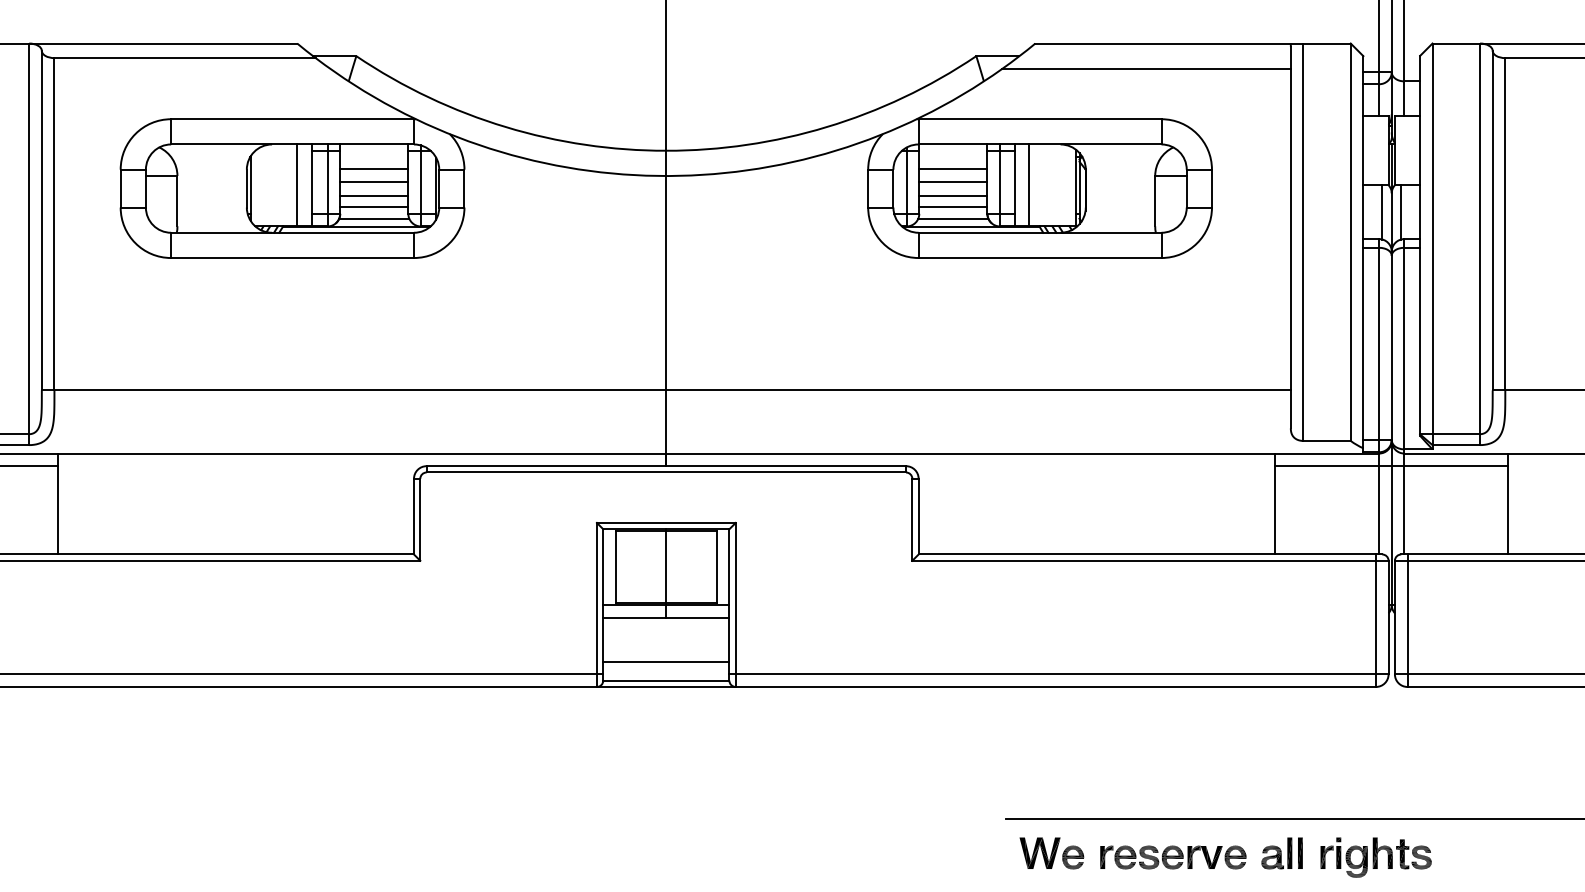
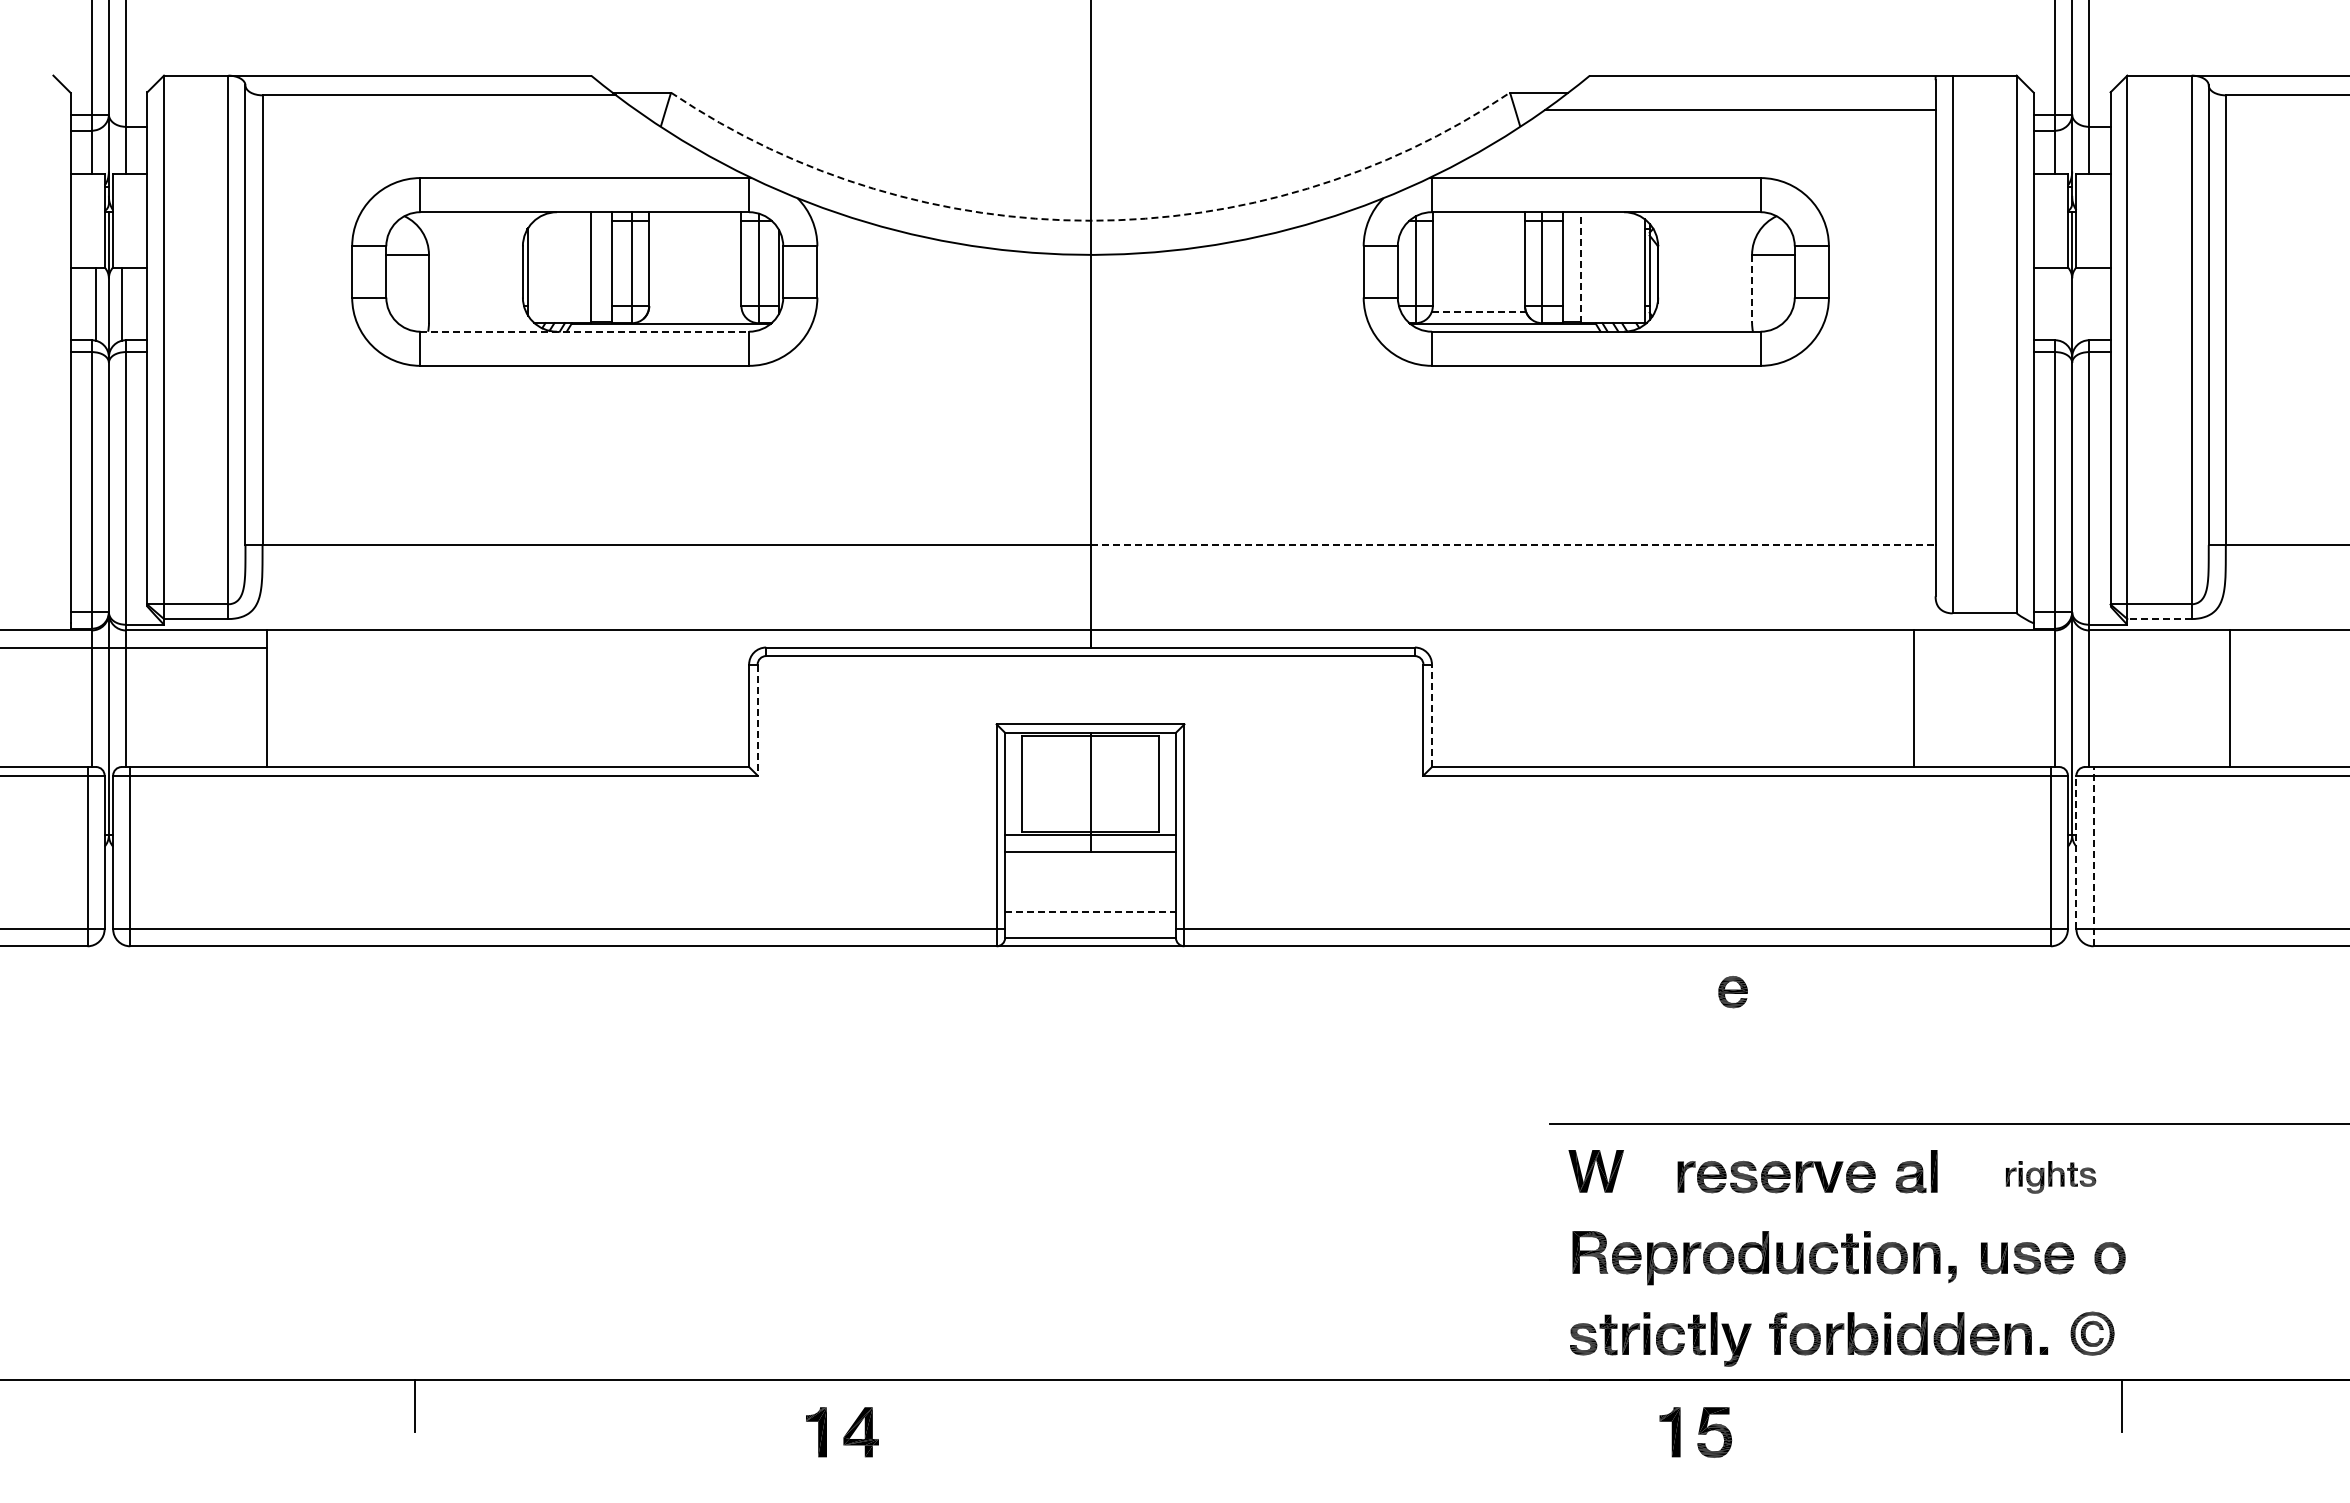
arc: (666, 150) -> (1090, 220), solid -> dashed
line: (374, 169) -> (695, 245), removed
line: (953, 169) -> (1478, 245), removed
line: (374, 181) -> (695, 262), removed
line: (953, 181) -> (1478, 262), removed
line: (1029, 185) -> (1581, 267), solid -> dashed
line: (374, 196) -> (695, 282), removed
line: (953, 196) -> (1478, 282), removed
line: (1155, 200) -> (1752, 288), solid -> dashed
line: (374, 206) -> (695, 296), removed
line: (953, 206) -> (1478, 296), removed
line: (1382, 211) -> (2059, 303), removed
line: (1400, 211) -> (2084, 303), removed
line: (374, 218) -> (695, 312), removed
line: (953, 218) -> (1479, 312), solid -> dashed
line: (293, 232) -> (585, 331), solid -> dashed
line: (978, 390) -> (1513, 545), solid -> dashed
line: (1456, 445) -> (2159, 619), solid -> dashed
line: (1391, 466) -> (2072, 647), removed
line: (918, 516) -> (1431, 715), solid -> dashed
line: (420, 520) -> (757, 720), solid -> dashed
line: (1394, 617) -> (2076, 852), solid -> dashed
line: (1407, 620) -> (2093, 856), solid -> dashed
line: (667, 661) -> (1091, 912), solid -> dashed
part: (1300, 853) -> (1948, 1171), removed
part: (1072, 857) -> (1732, 992), moved
part: (1375, 857) -> (2050, 1177), size x0.6

